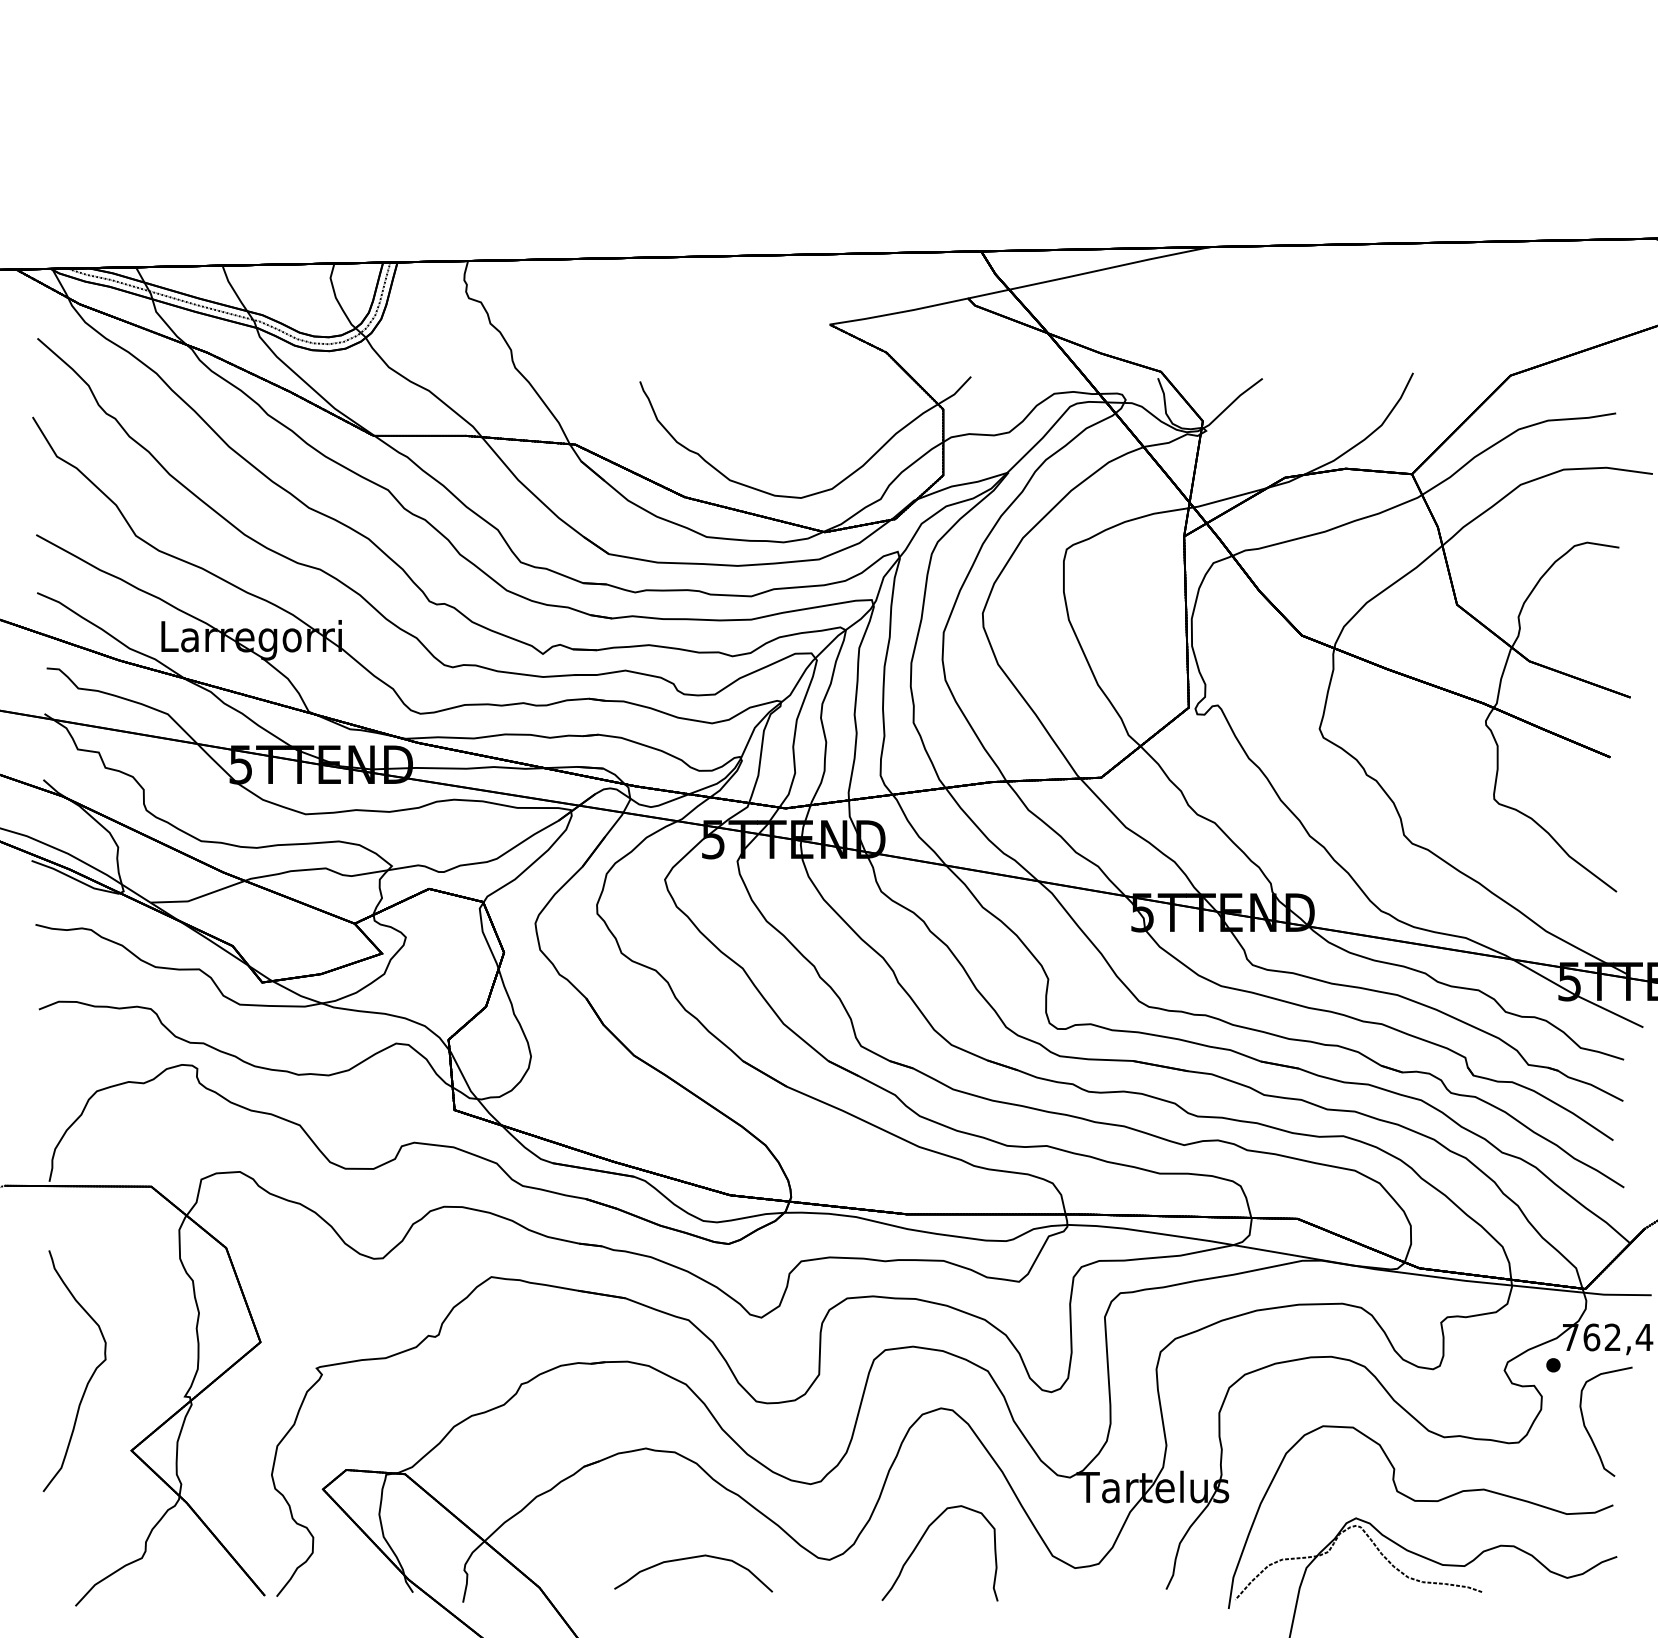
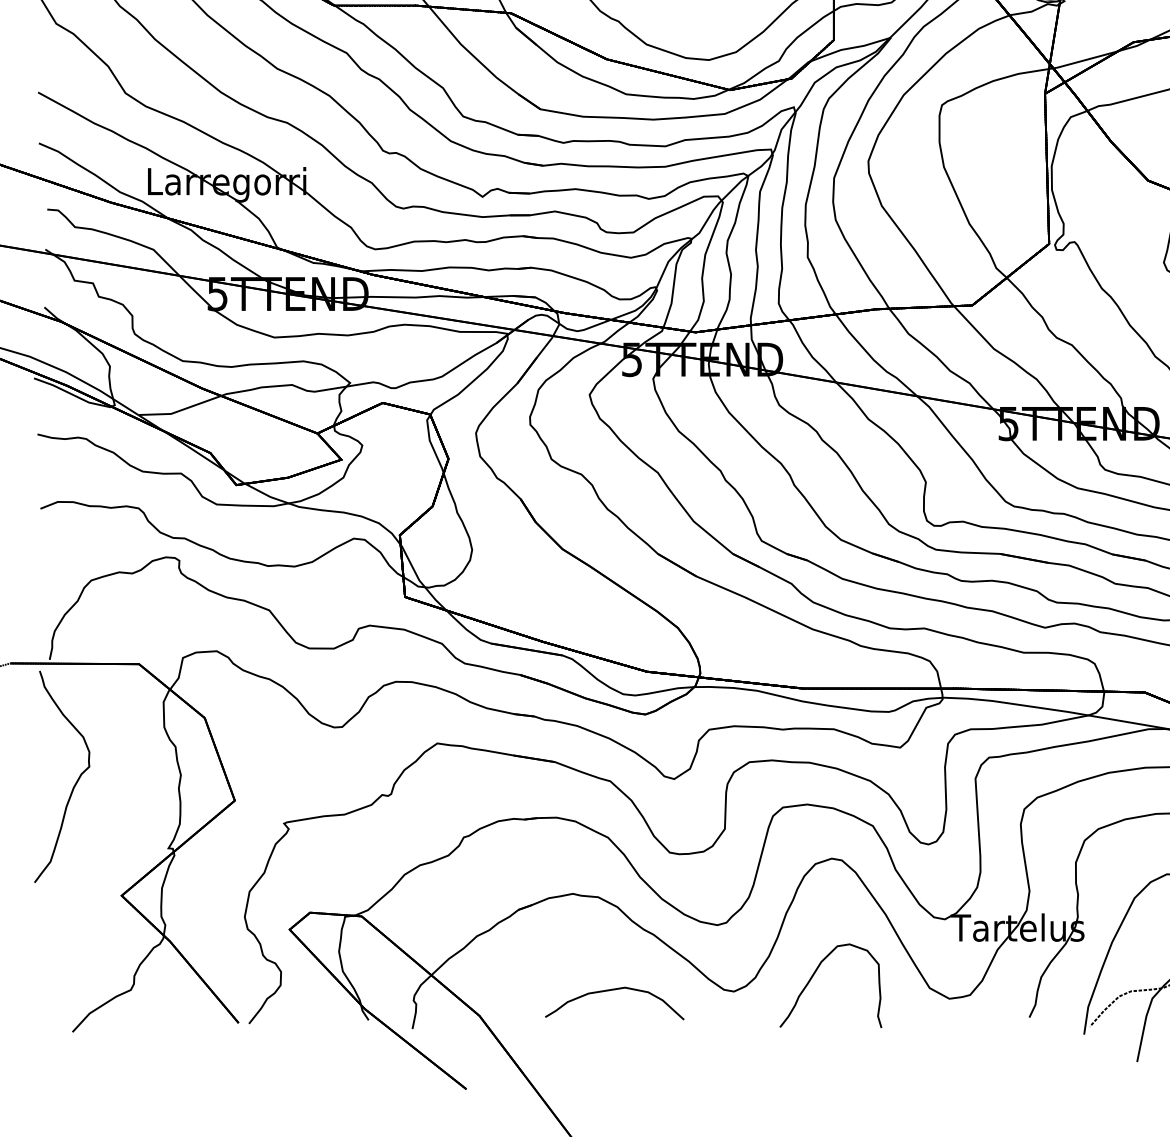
curve: (89, 1378) -> (75, 783), moved

